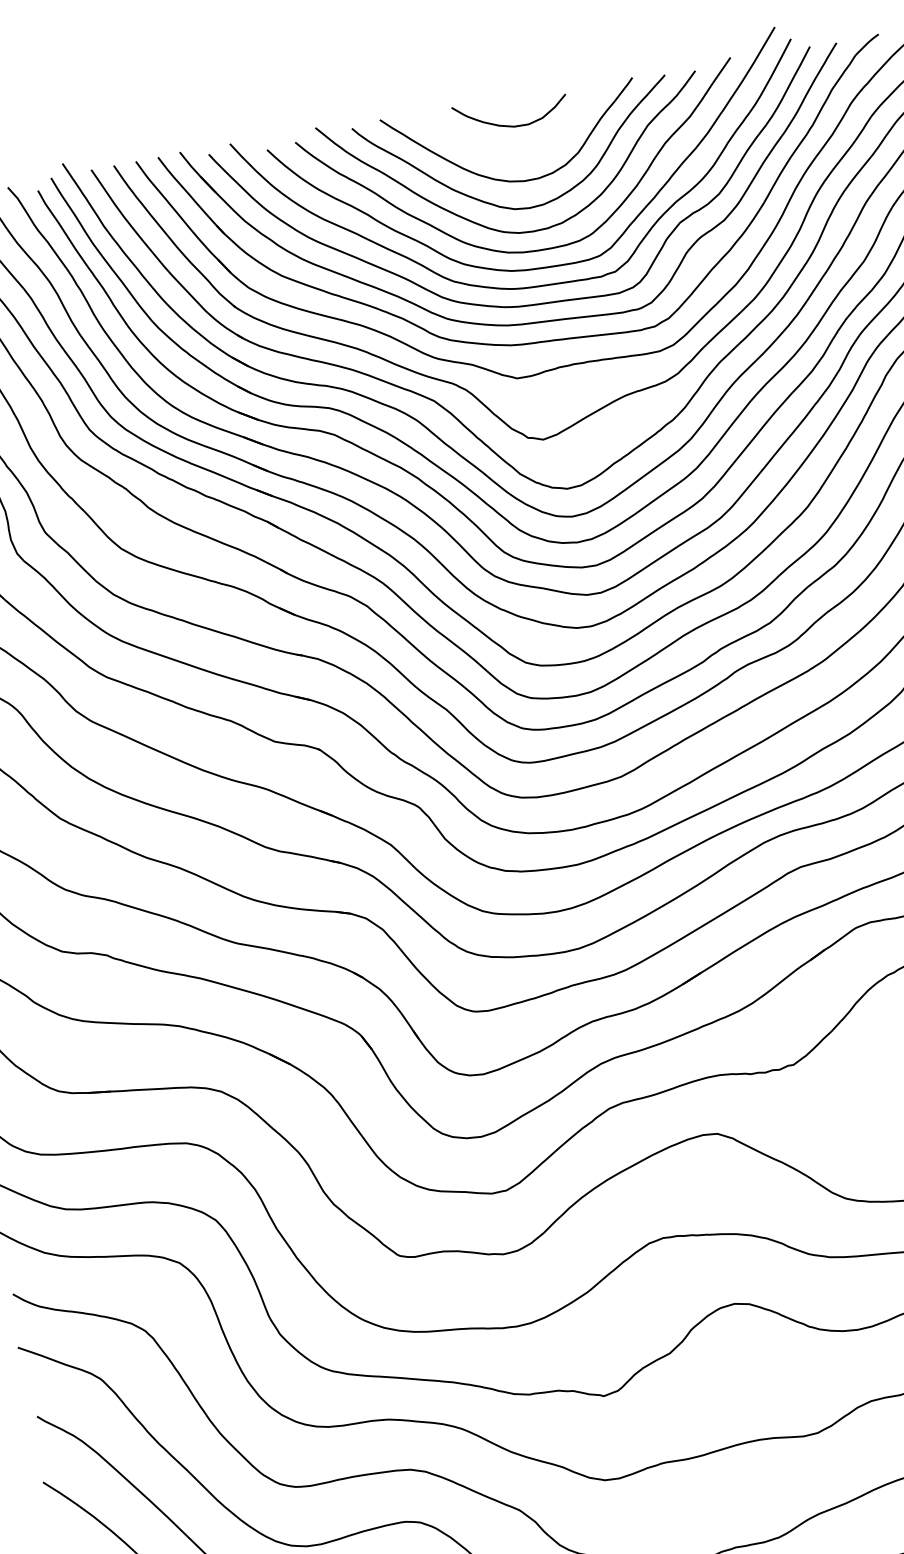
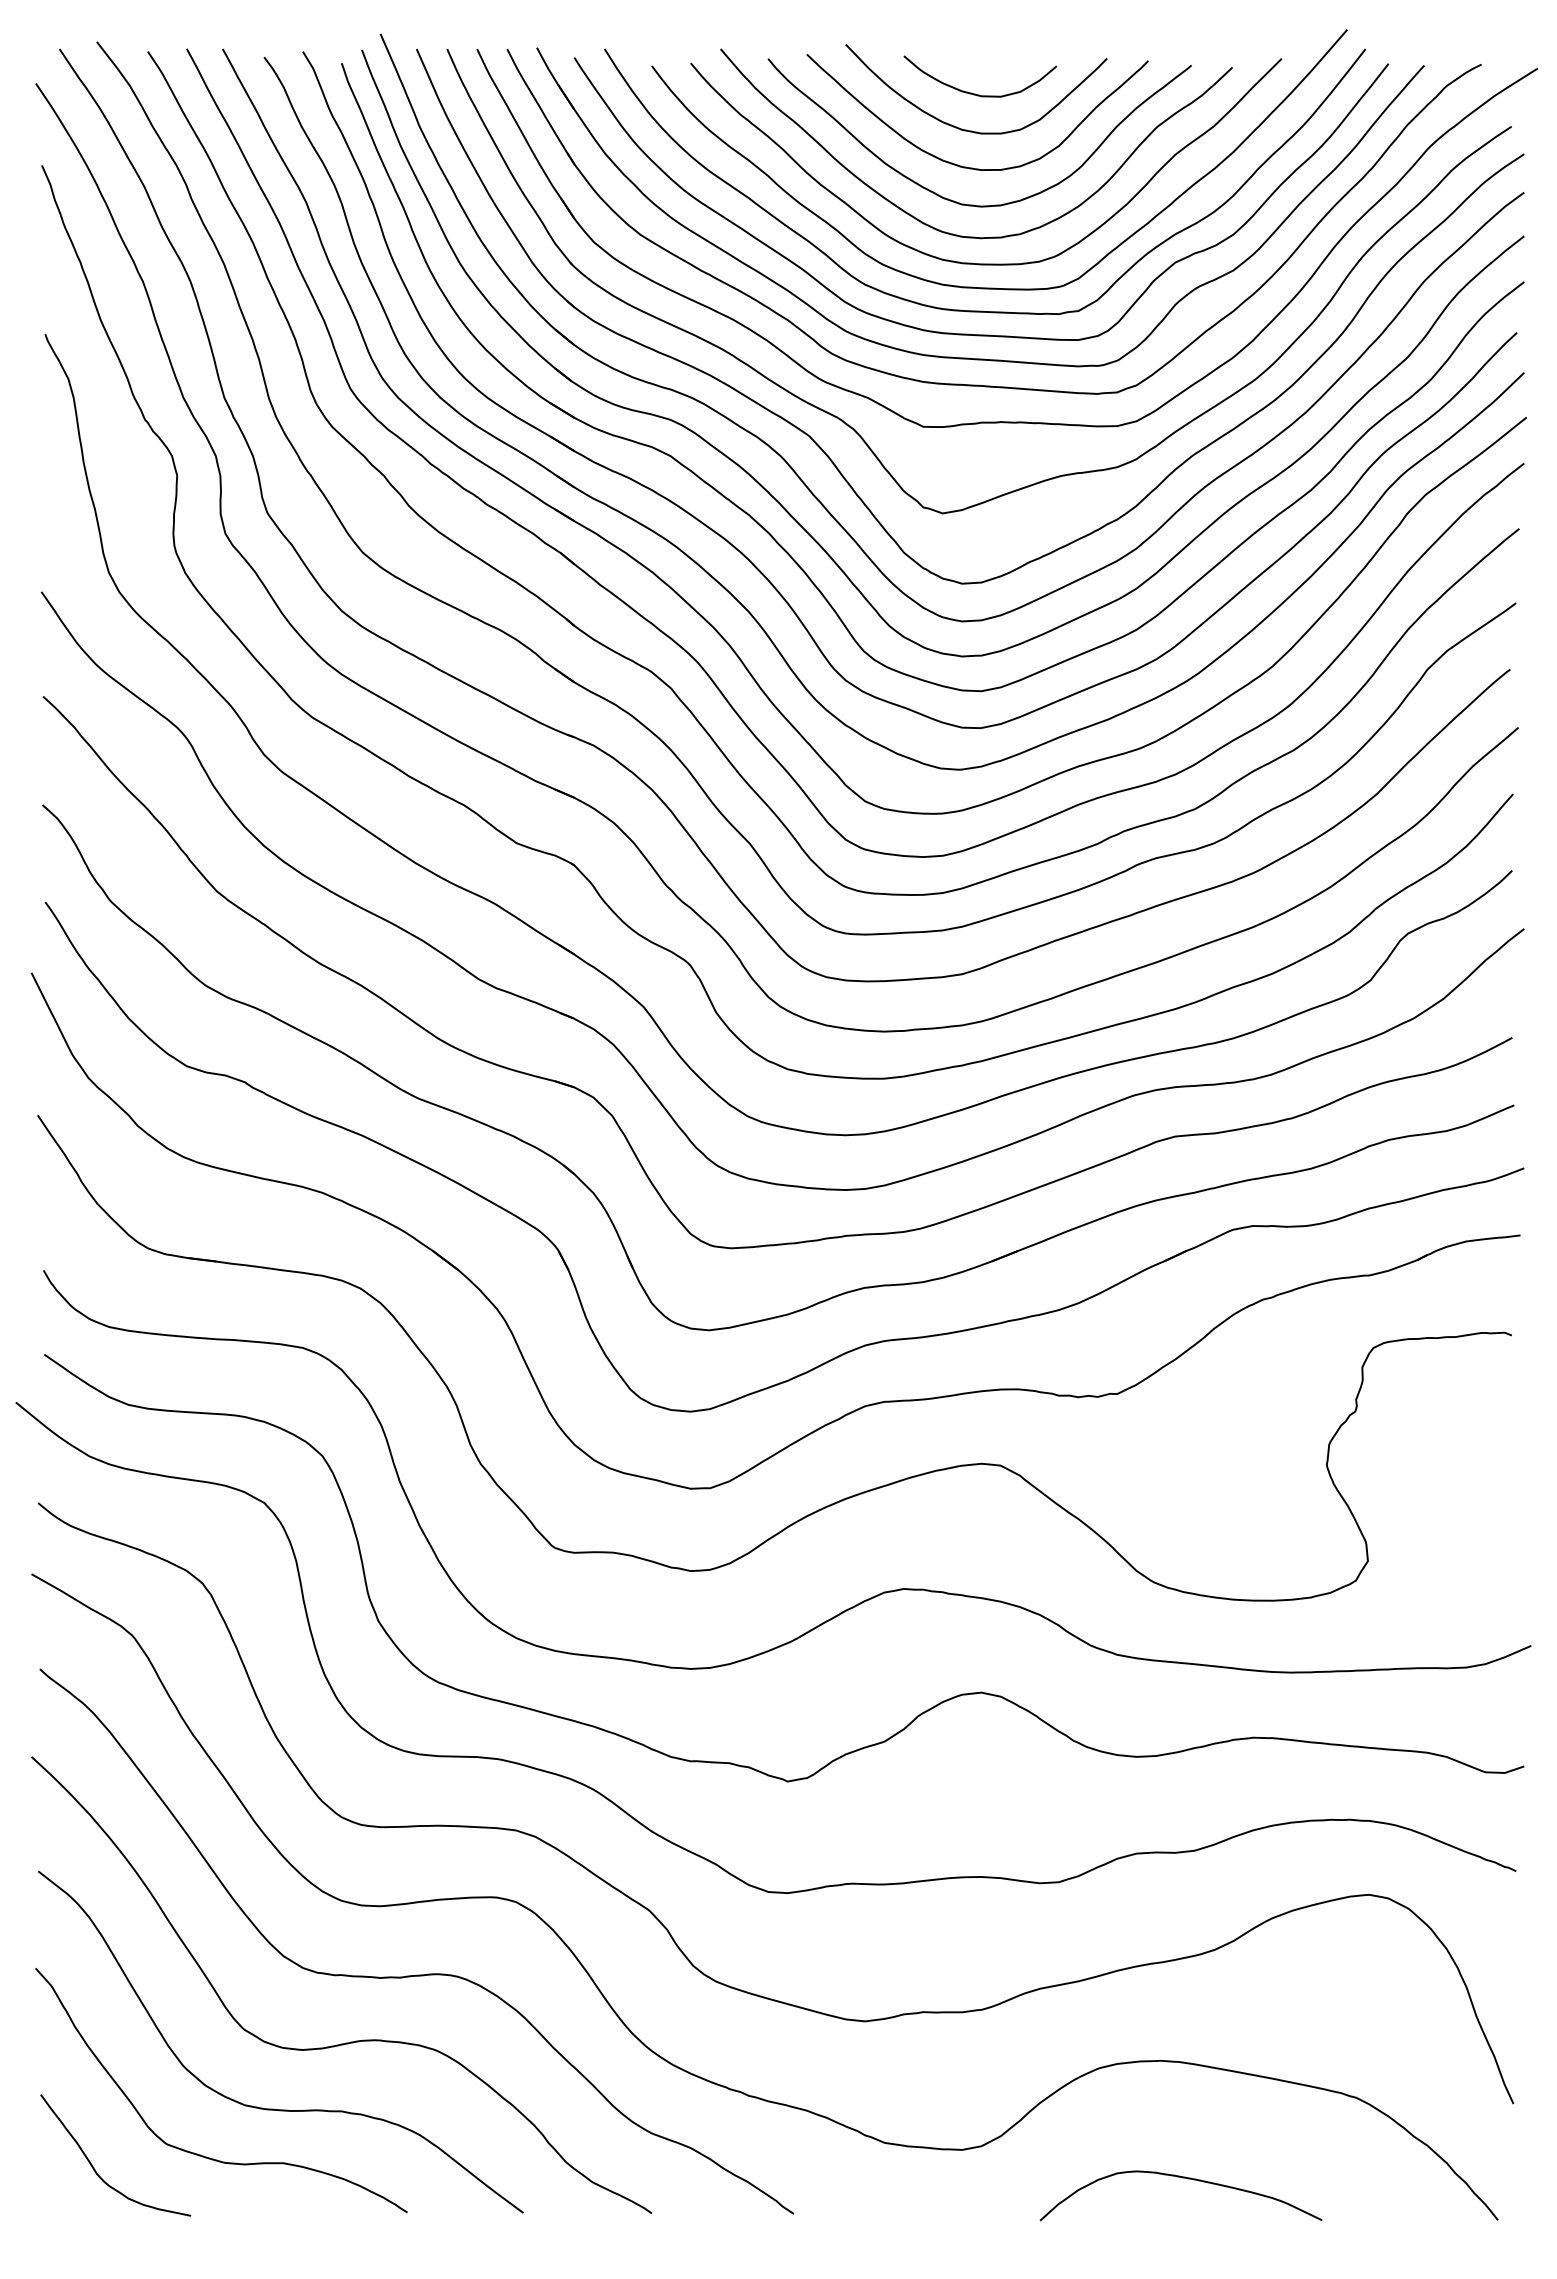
curve: (512, 153) -> (972, 130), added

